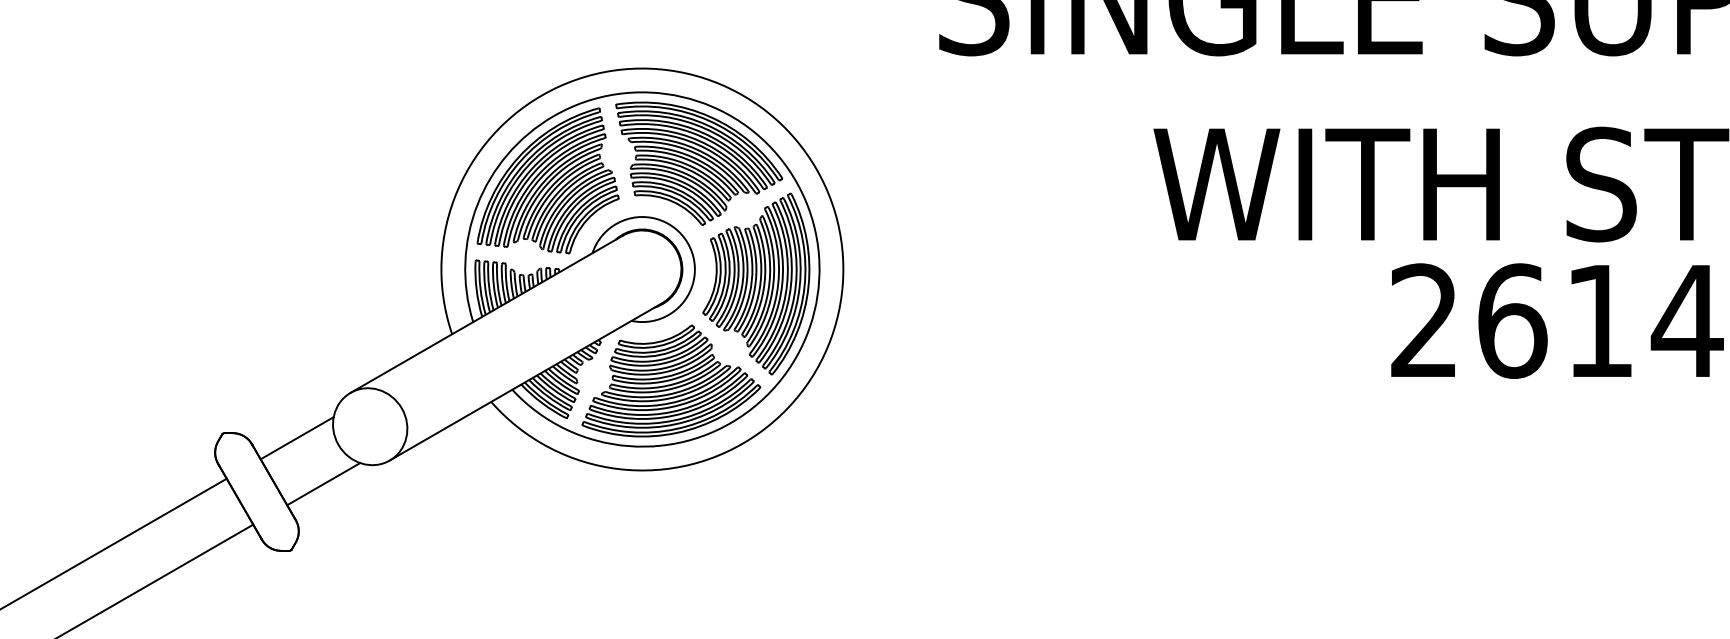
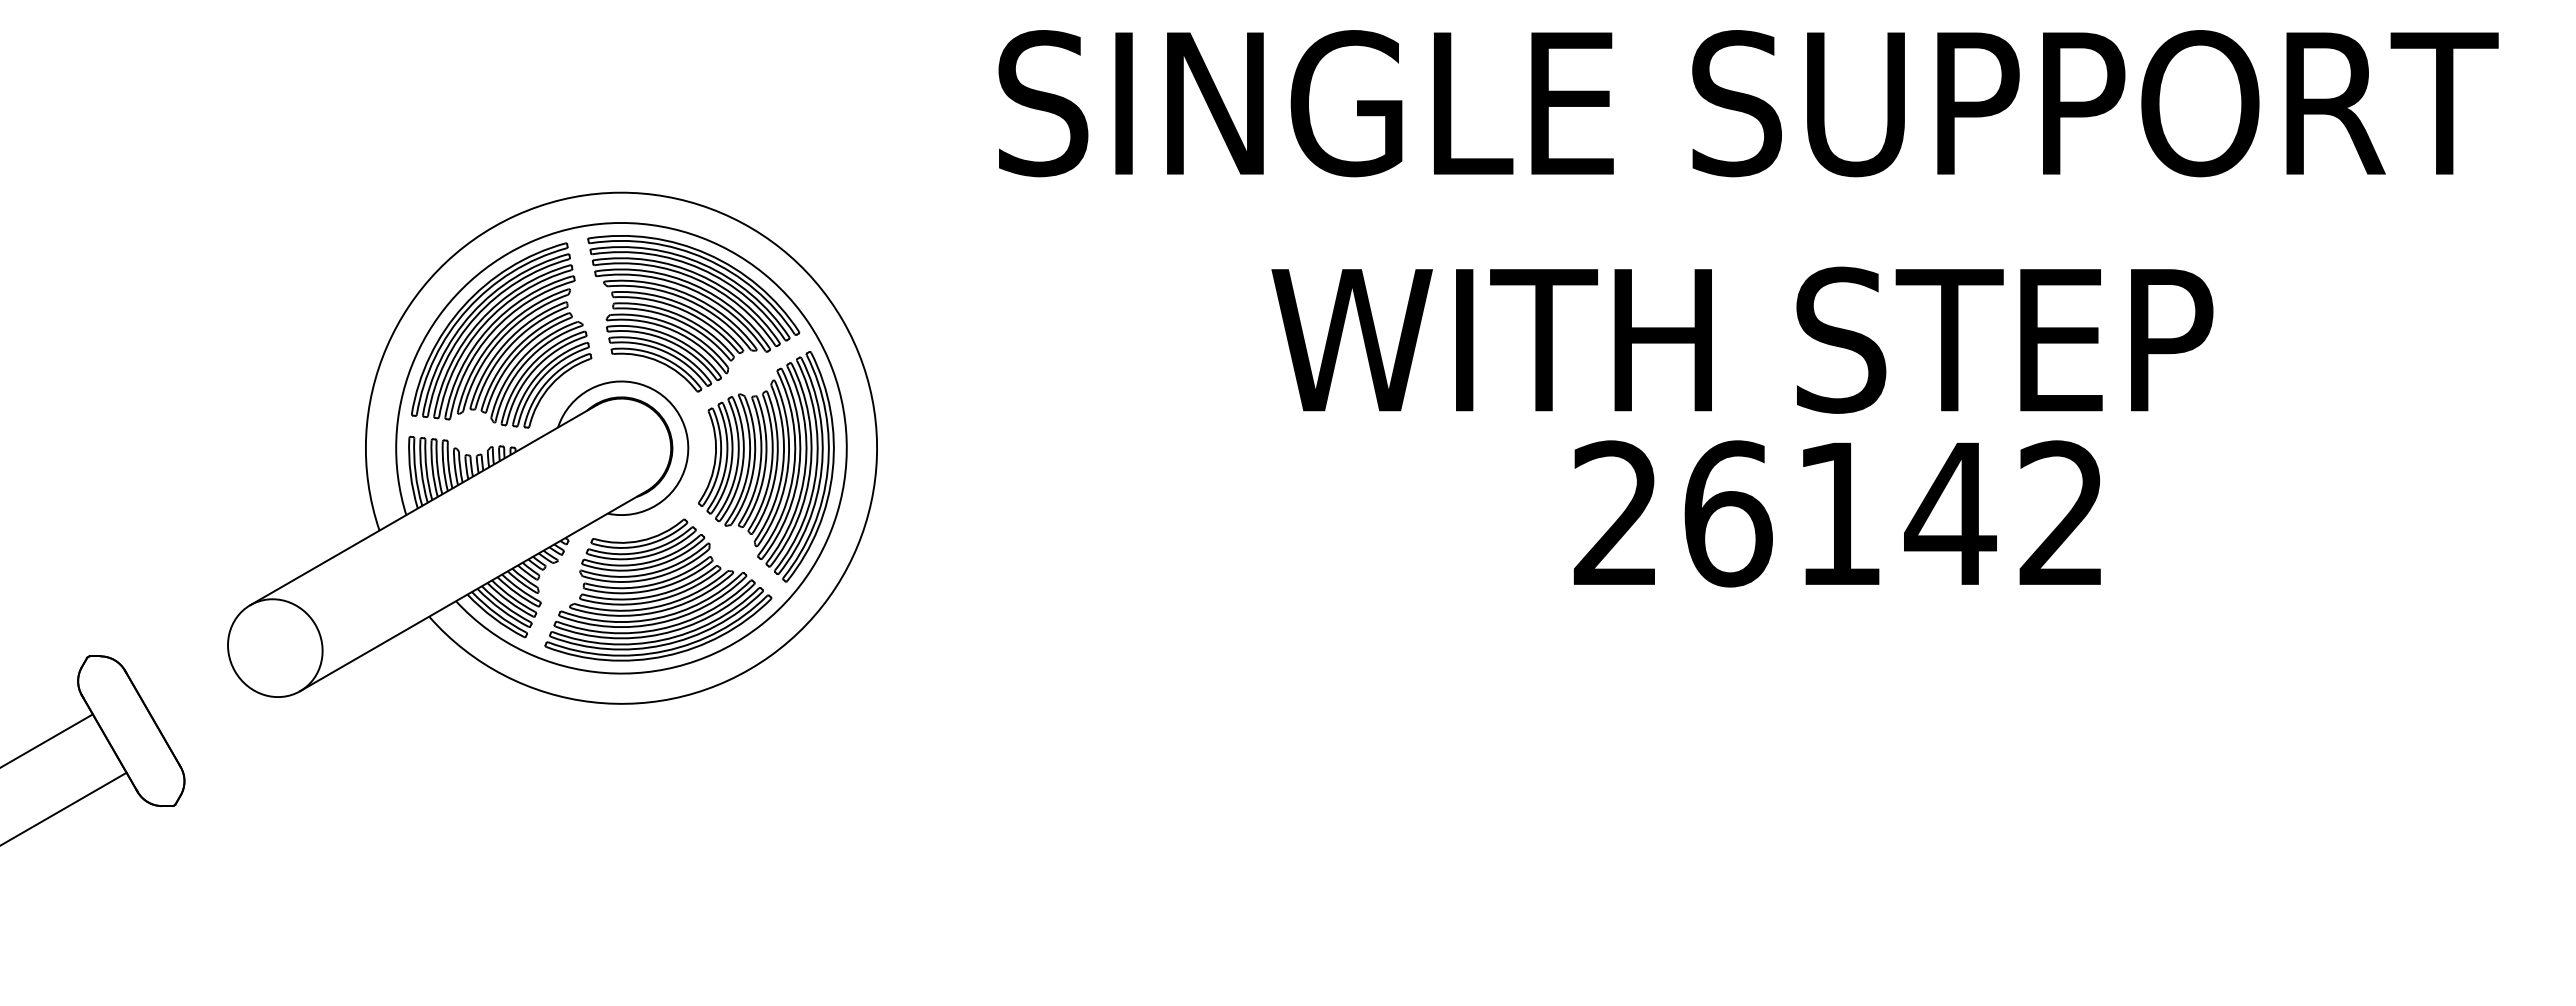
line: (297, 437) -> (182, 662), removed
line: (323, 484) -> (215, 721), removed

